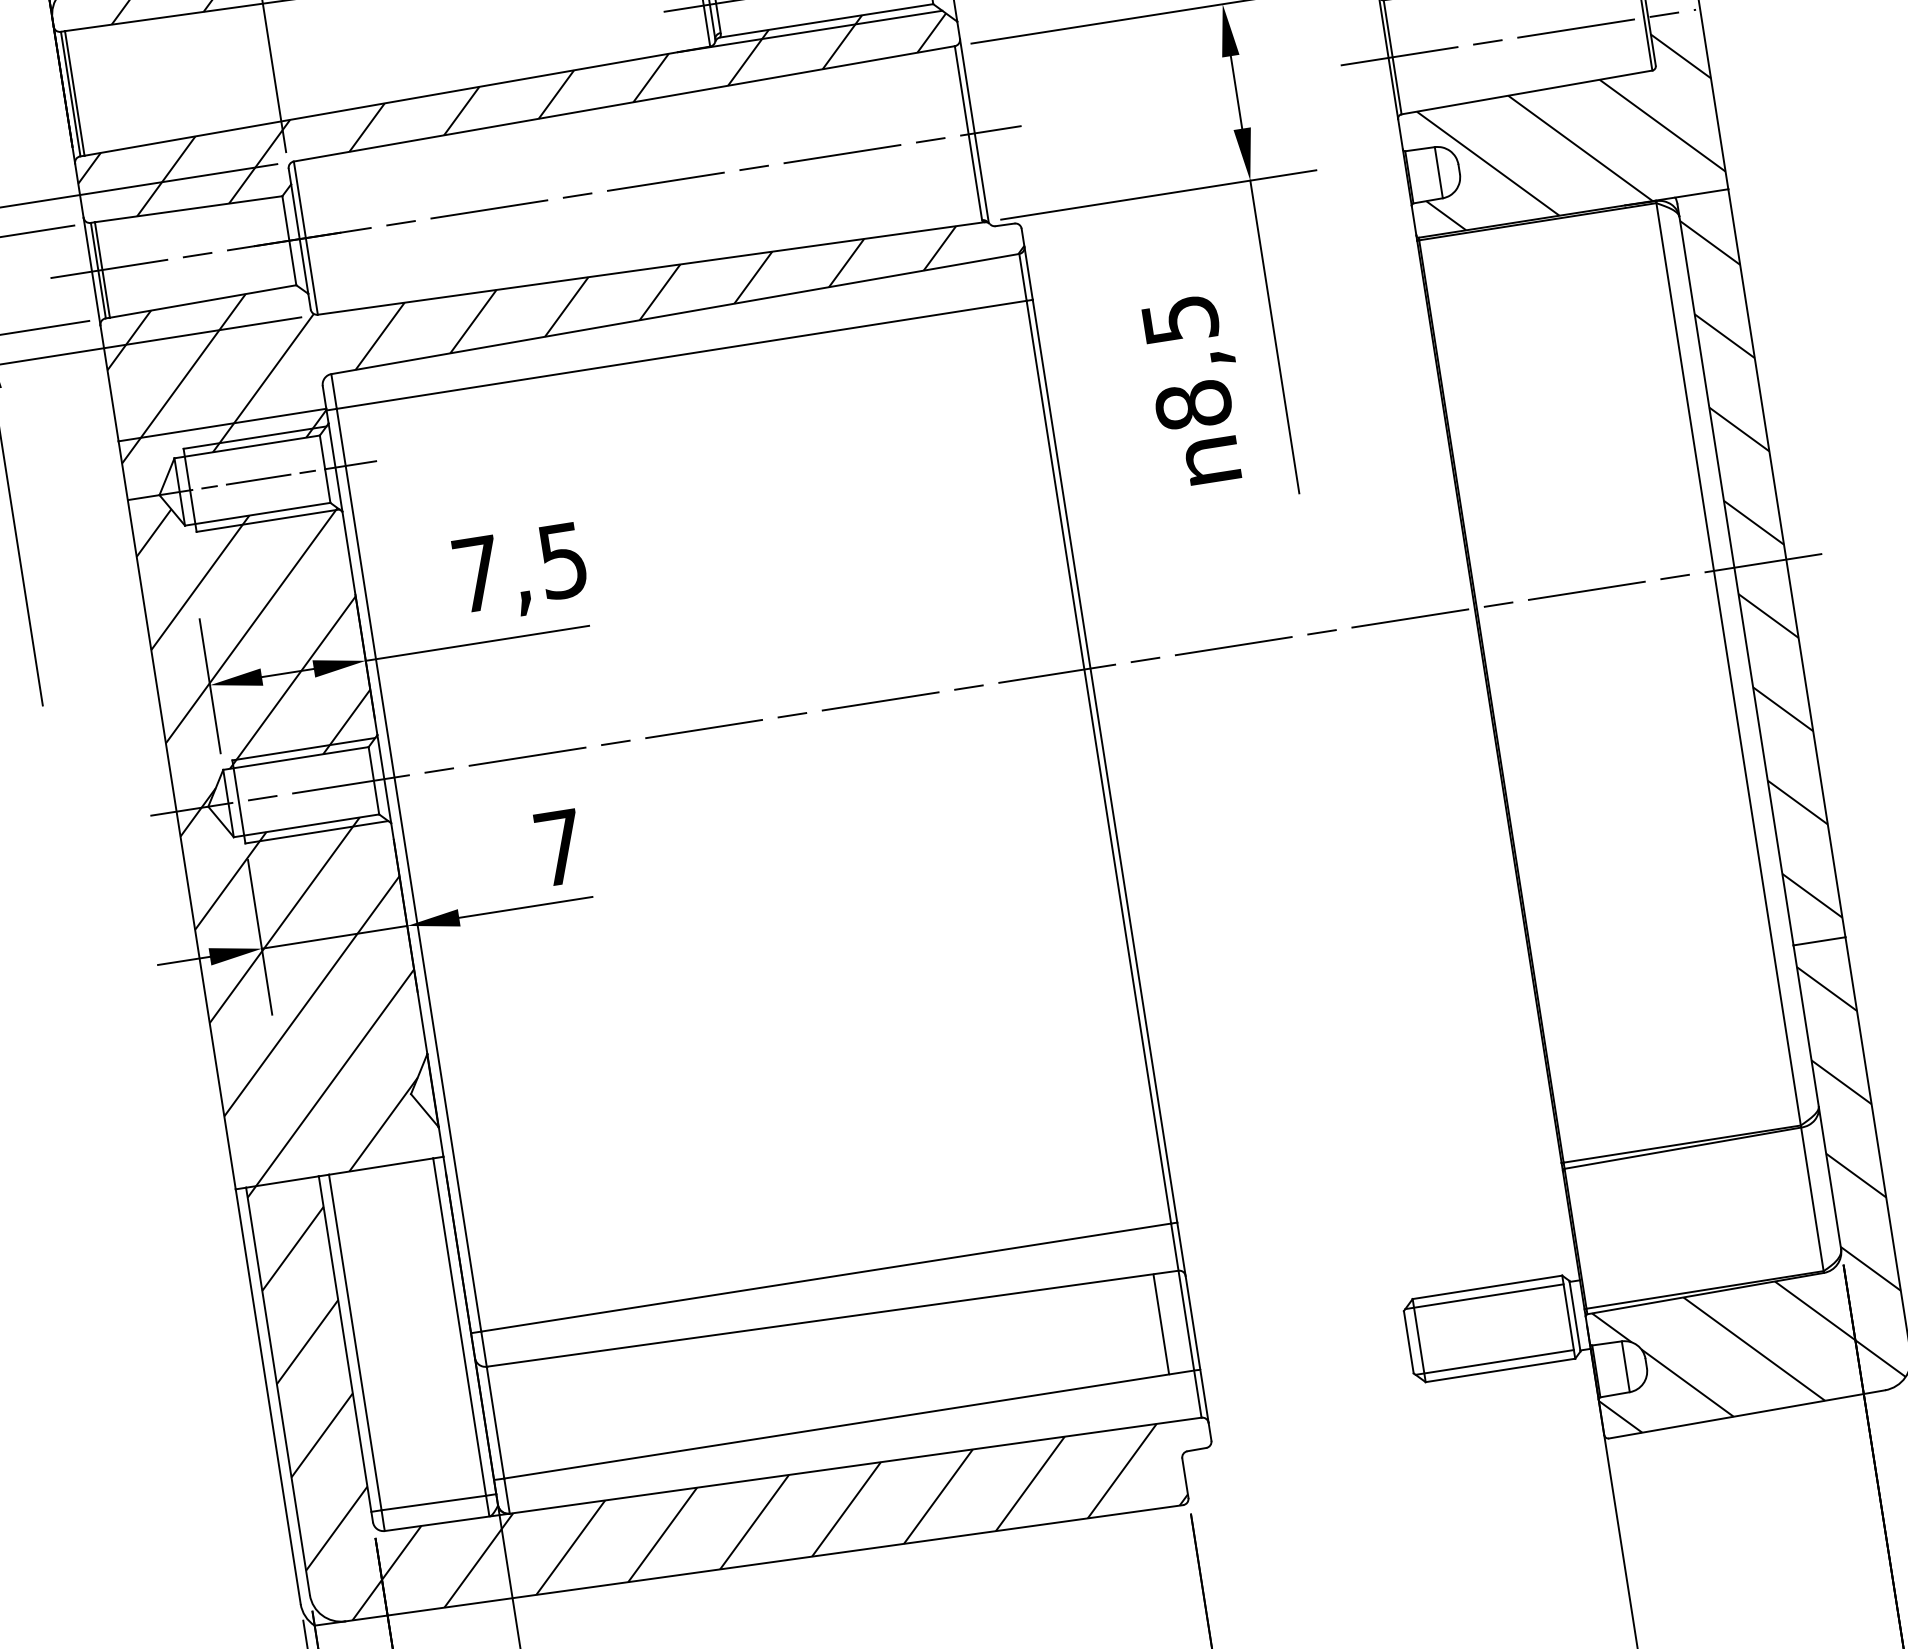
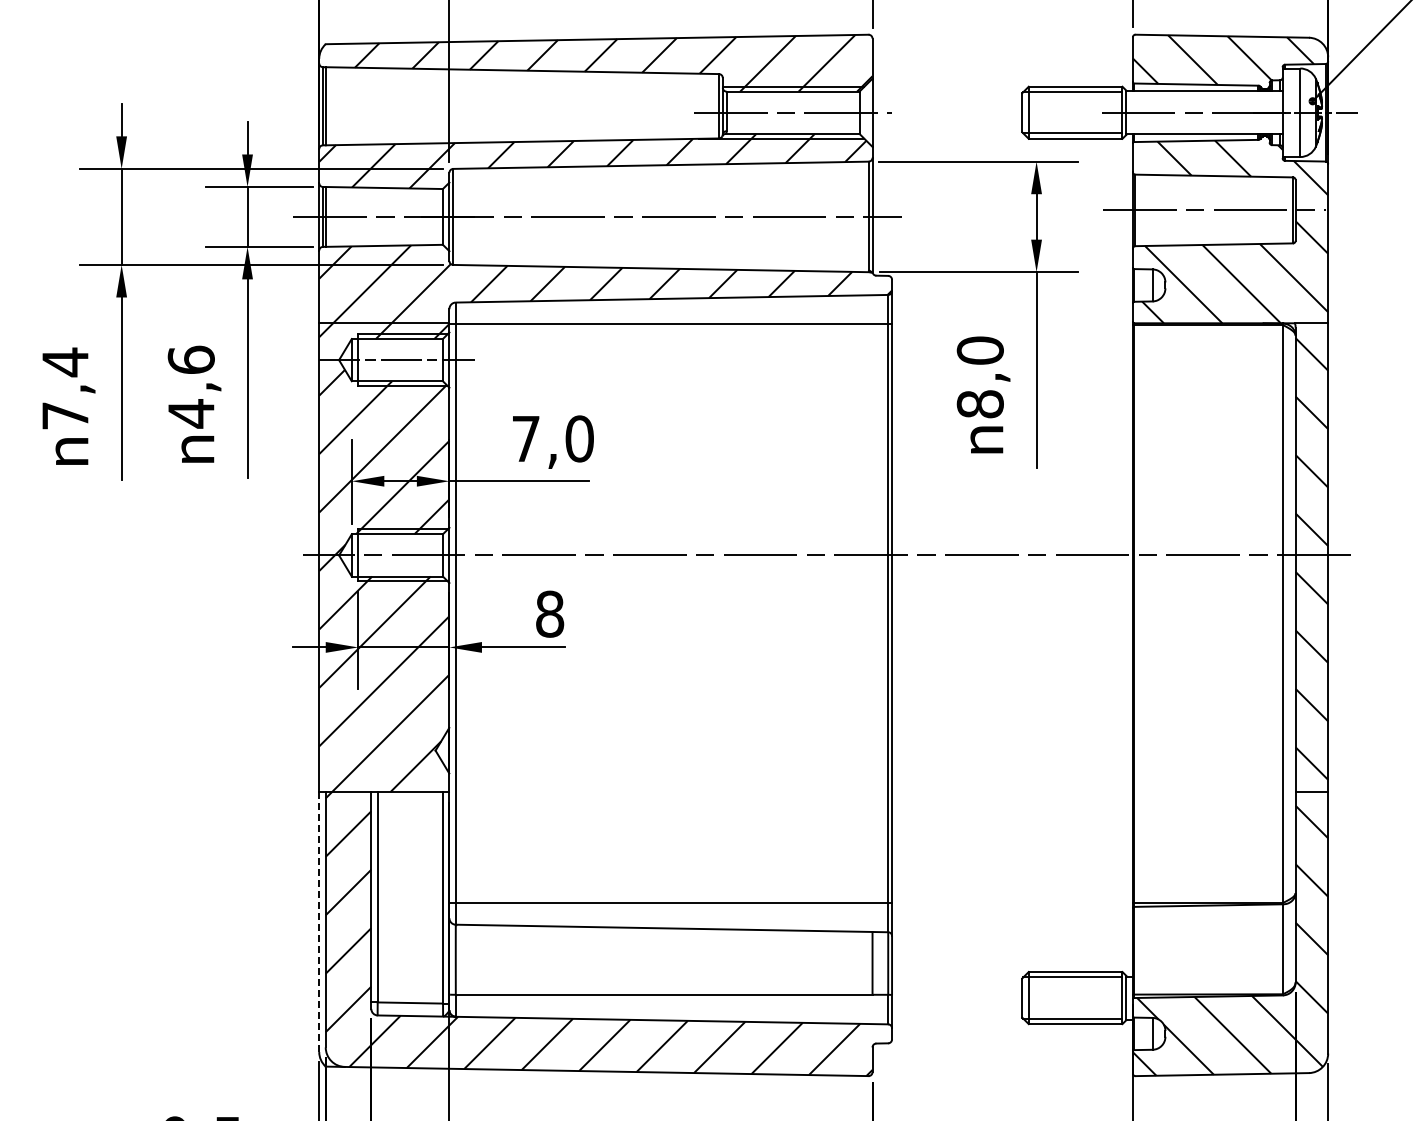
text: (1178, 319) -> (979, 350), 8,5 -> 8,0
text: (562, 560) -> (579, 438), 7,5 -> 7,0
text: (560, 846) -> (550, 613), 7 -> 8
line: (268, 1397) -> (319, 922), solid -> dashed

